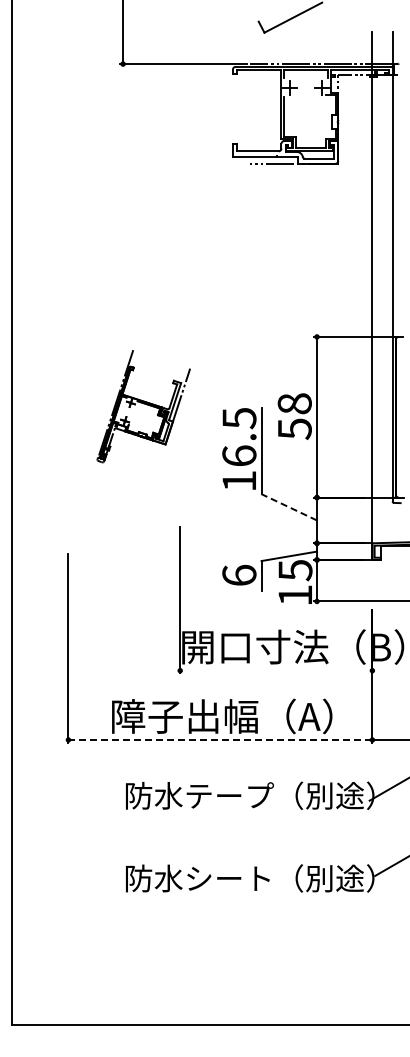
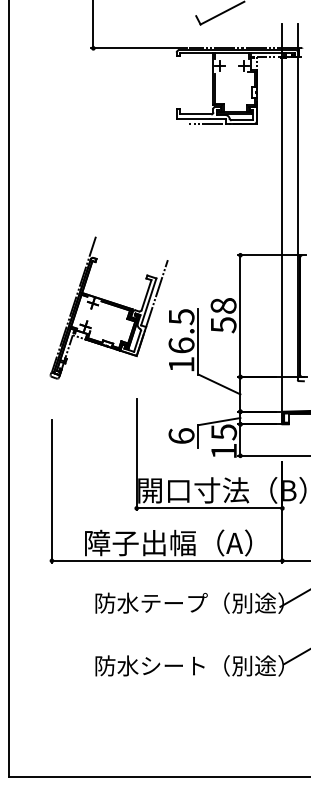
part: (143, 406) -> (108, 307), size x1.67
line: (289, 507) -> (219, 384), dashed -> solid
line: (276, 670) -> (209, 508), added
line: (220, 739) -> (167, 560), dashed -> solid

